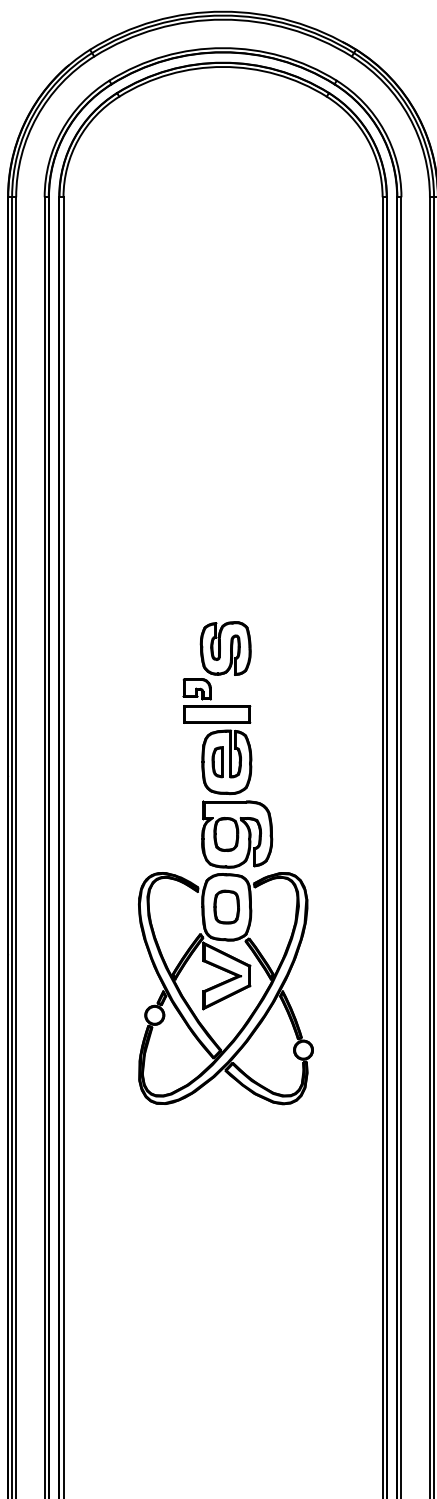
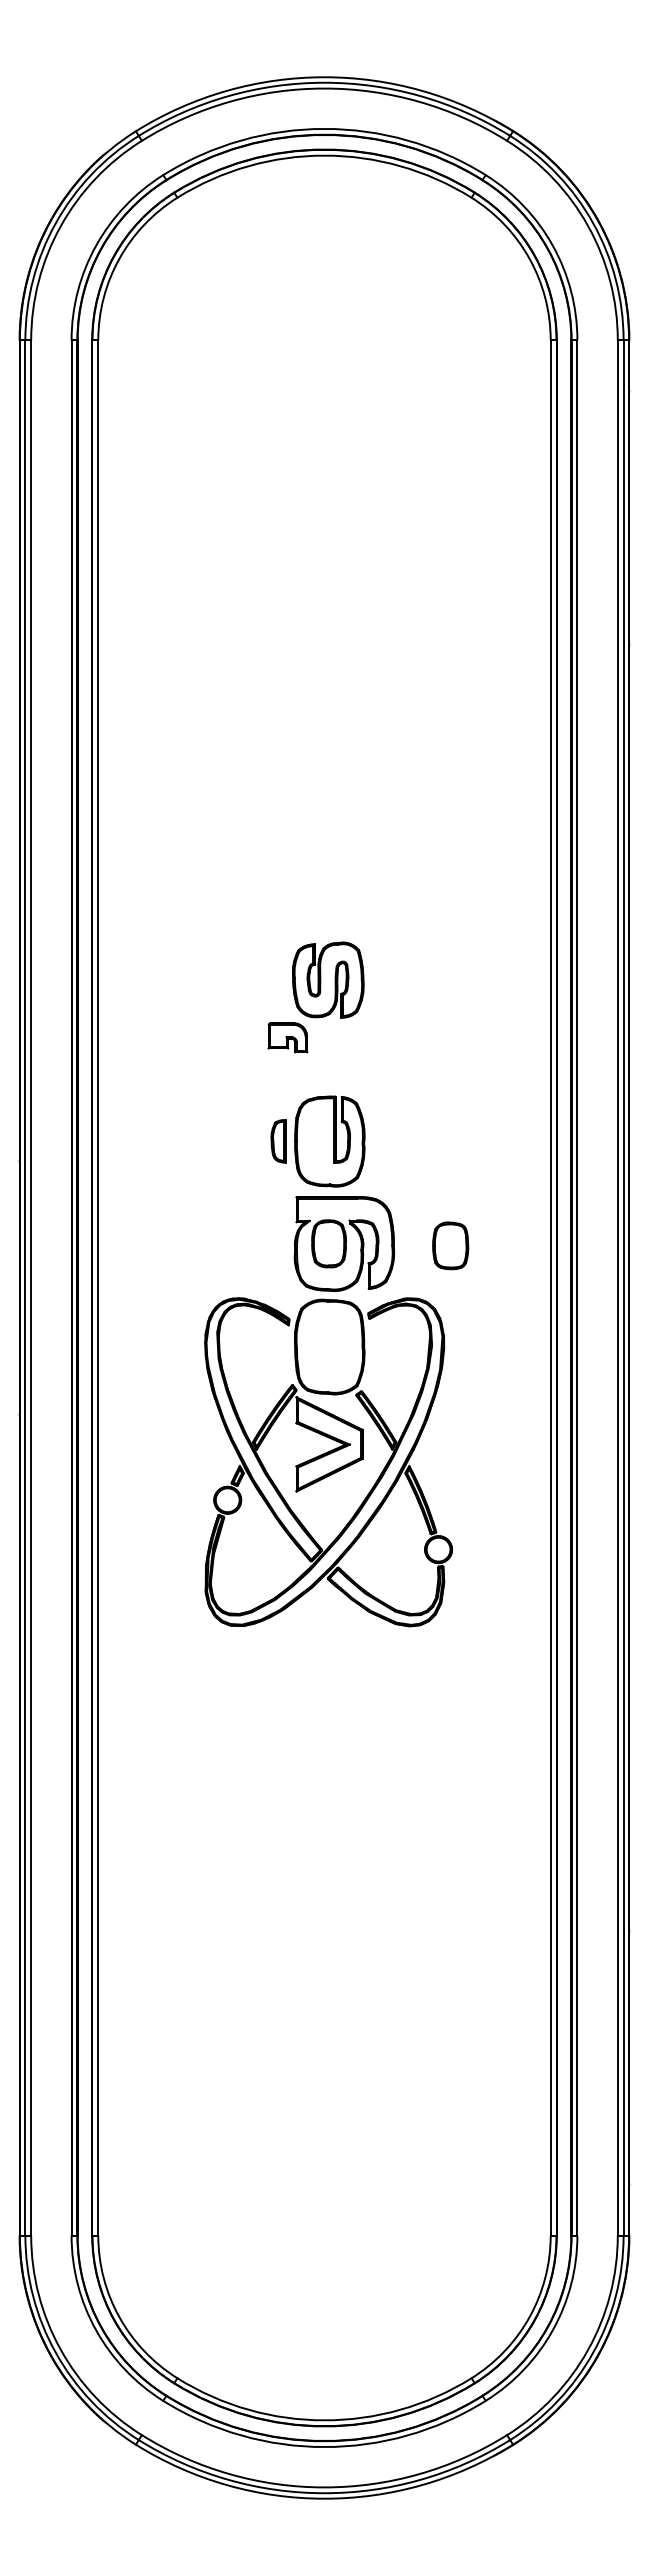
part: (216, 714) -> (315, 1073), removed
part: (217, 762) -> (278, 1141), moved
part: (226, 906) -> (450, 1245), moved

